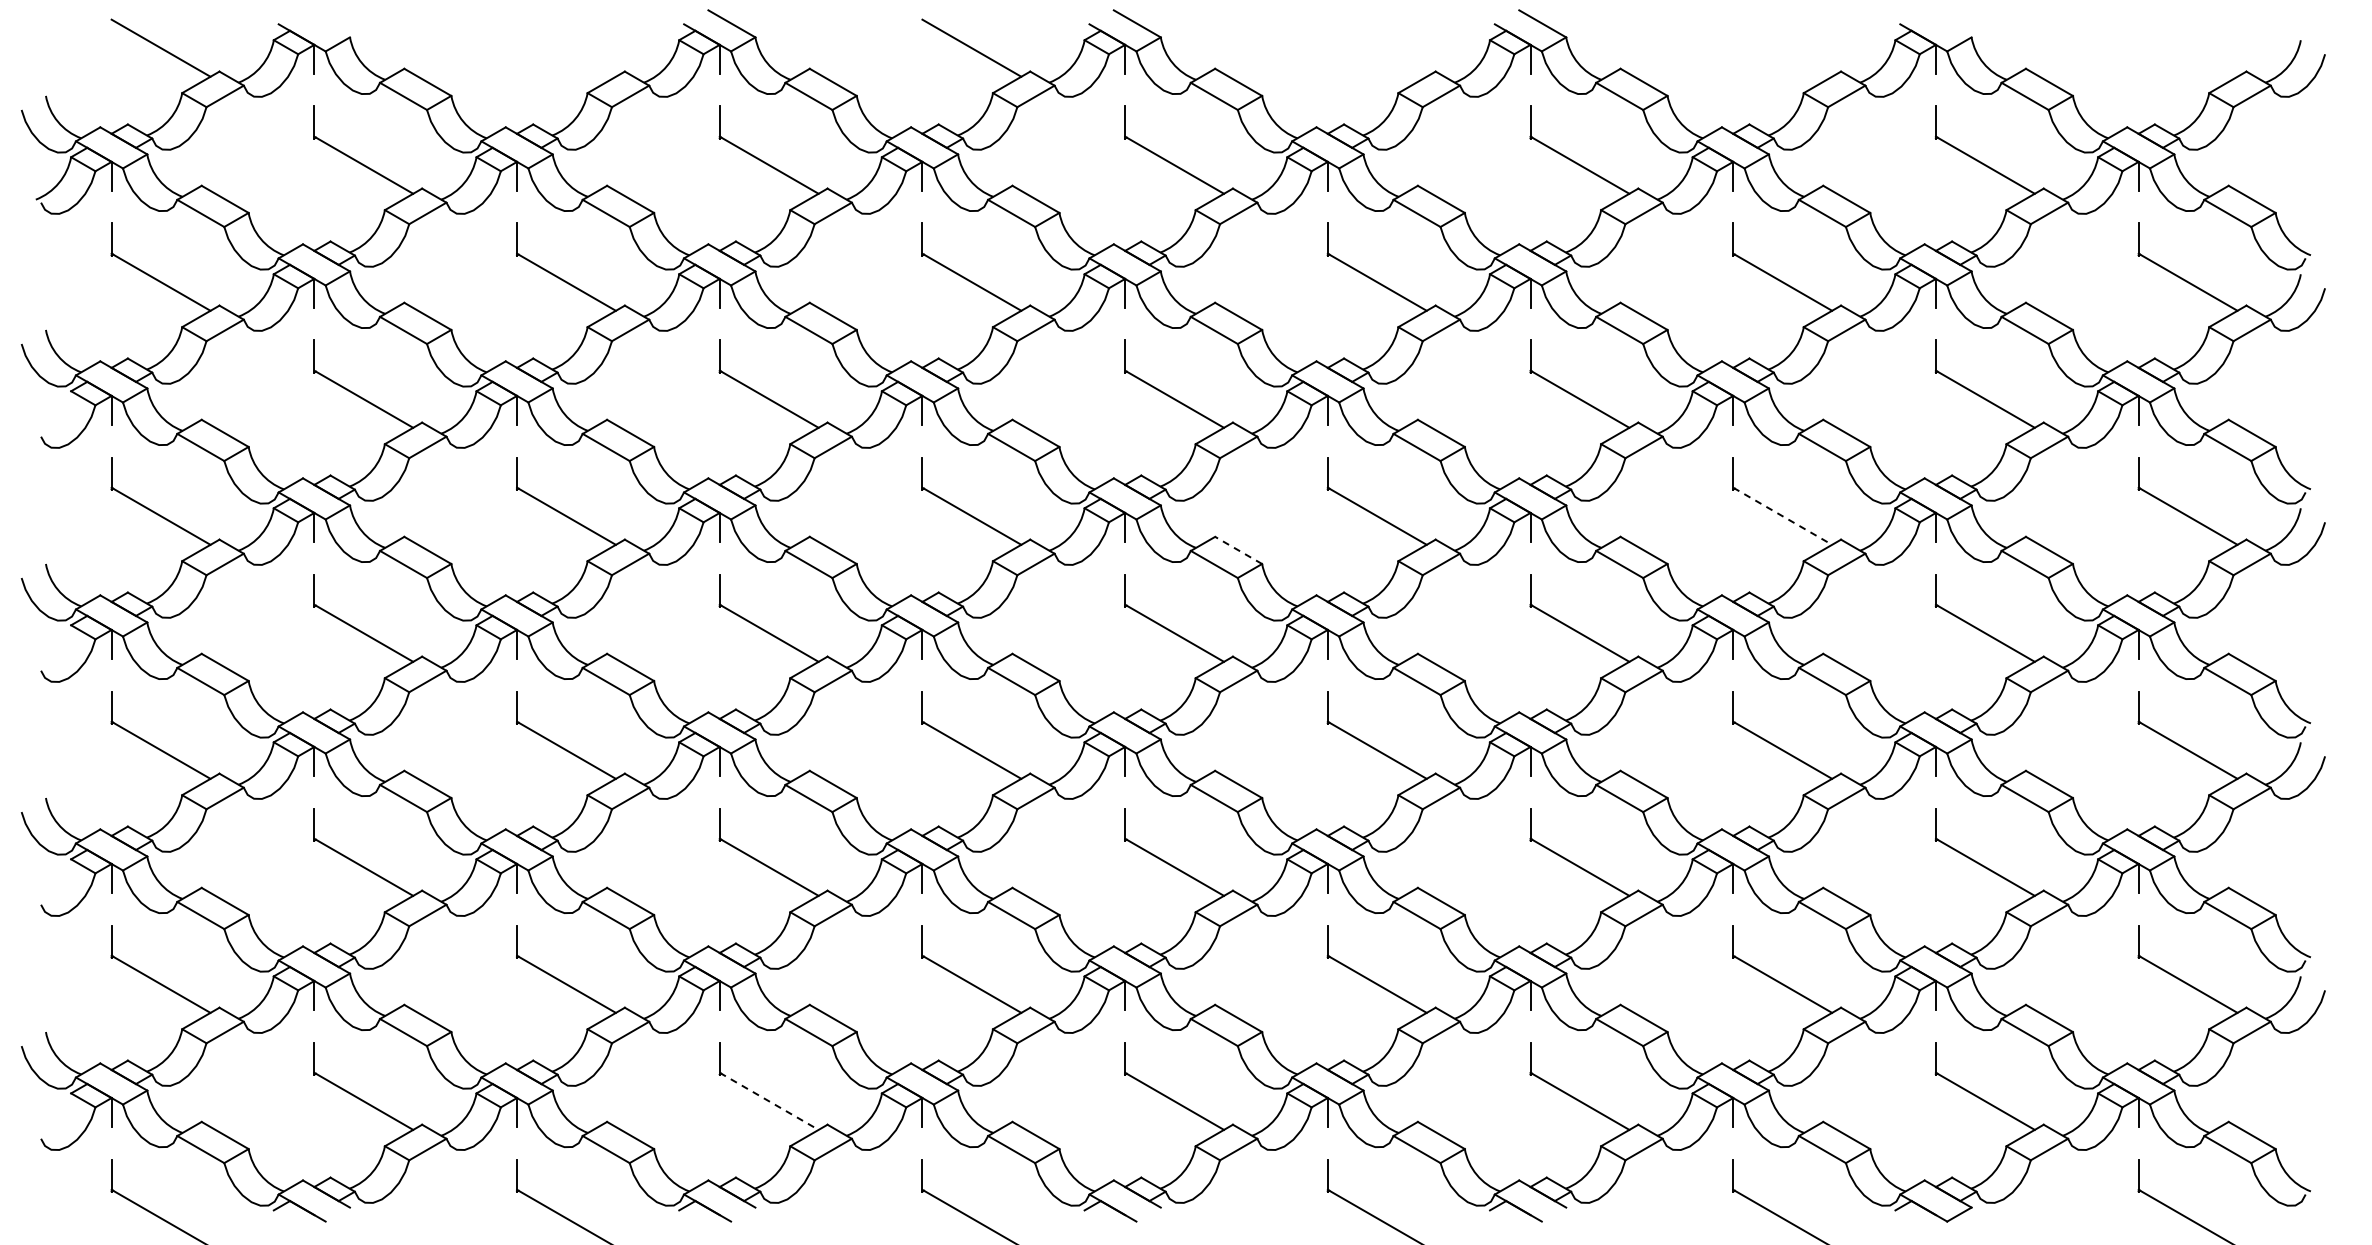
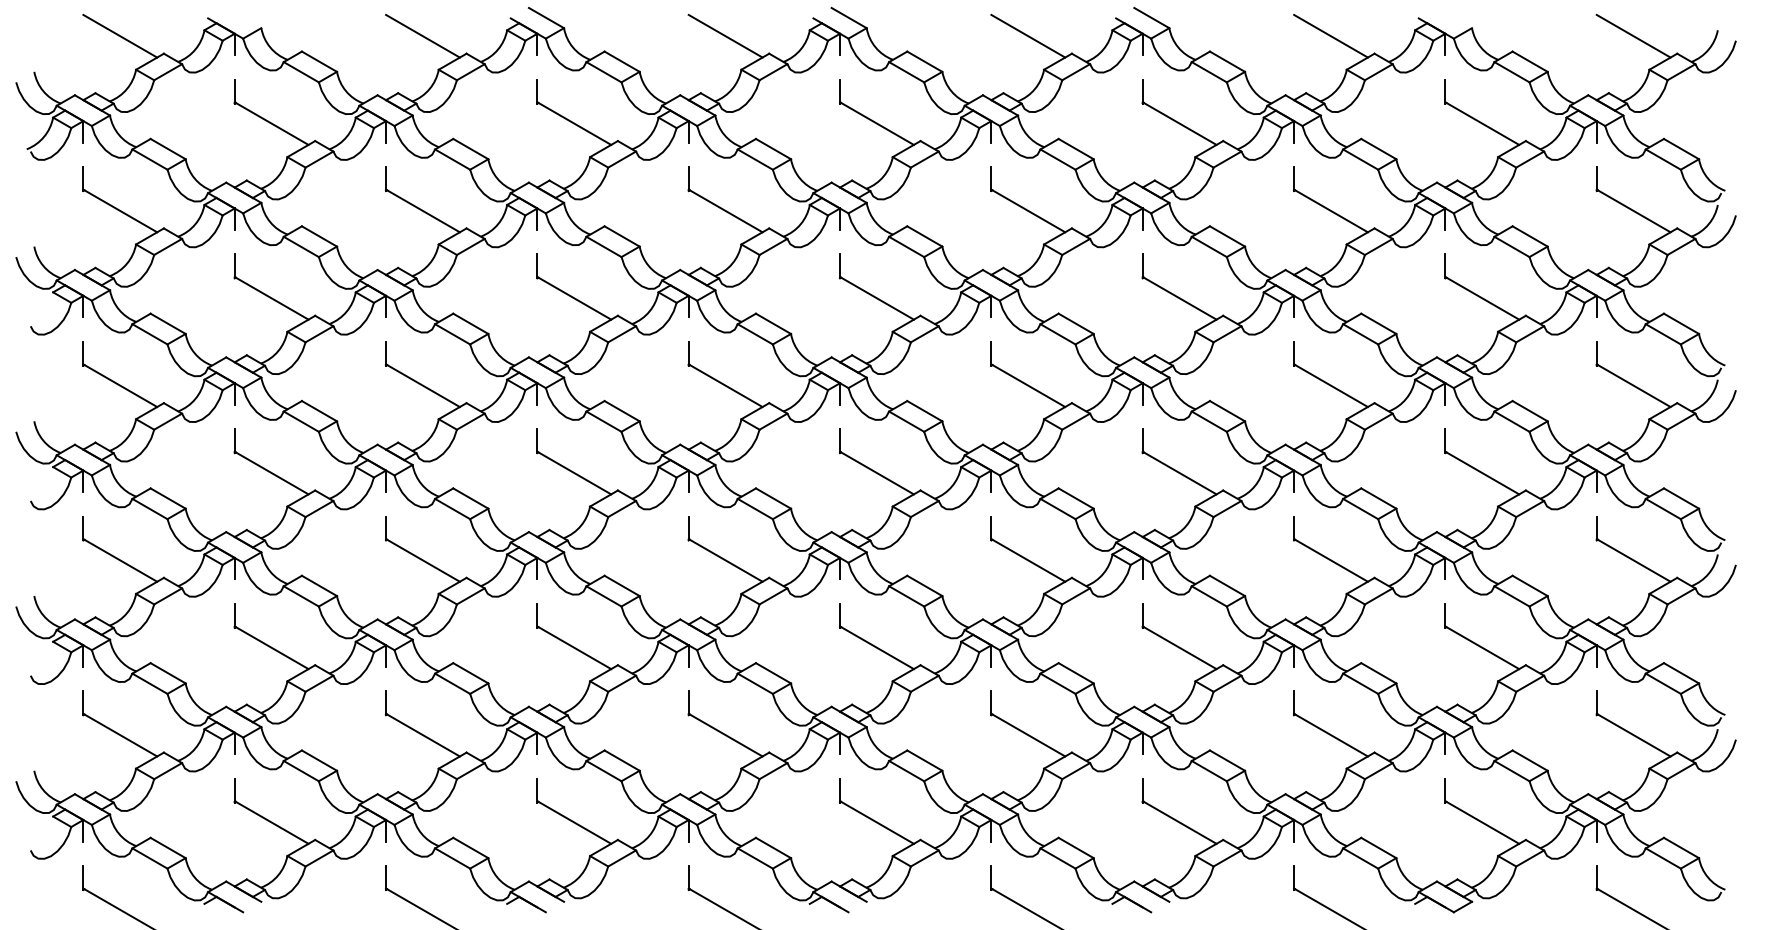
line: (566, 47) -> (422, 35), added
line: (1376, 47) -> (1027, 35), added
line: (1782, 47) -> (1330, 35), added
line: (2187, 47) -> (1633, 35), added
line: (1783, 516) -> (1331, 385), dashed -> solid
line: (1238, 550) -> (924, 411), dashed -> solid
line: (769, 1101) -> (574, 822), dashed -> solid

